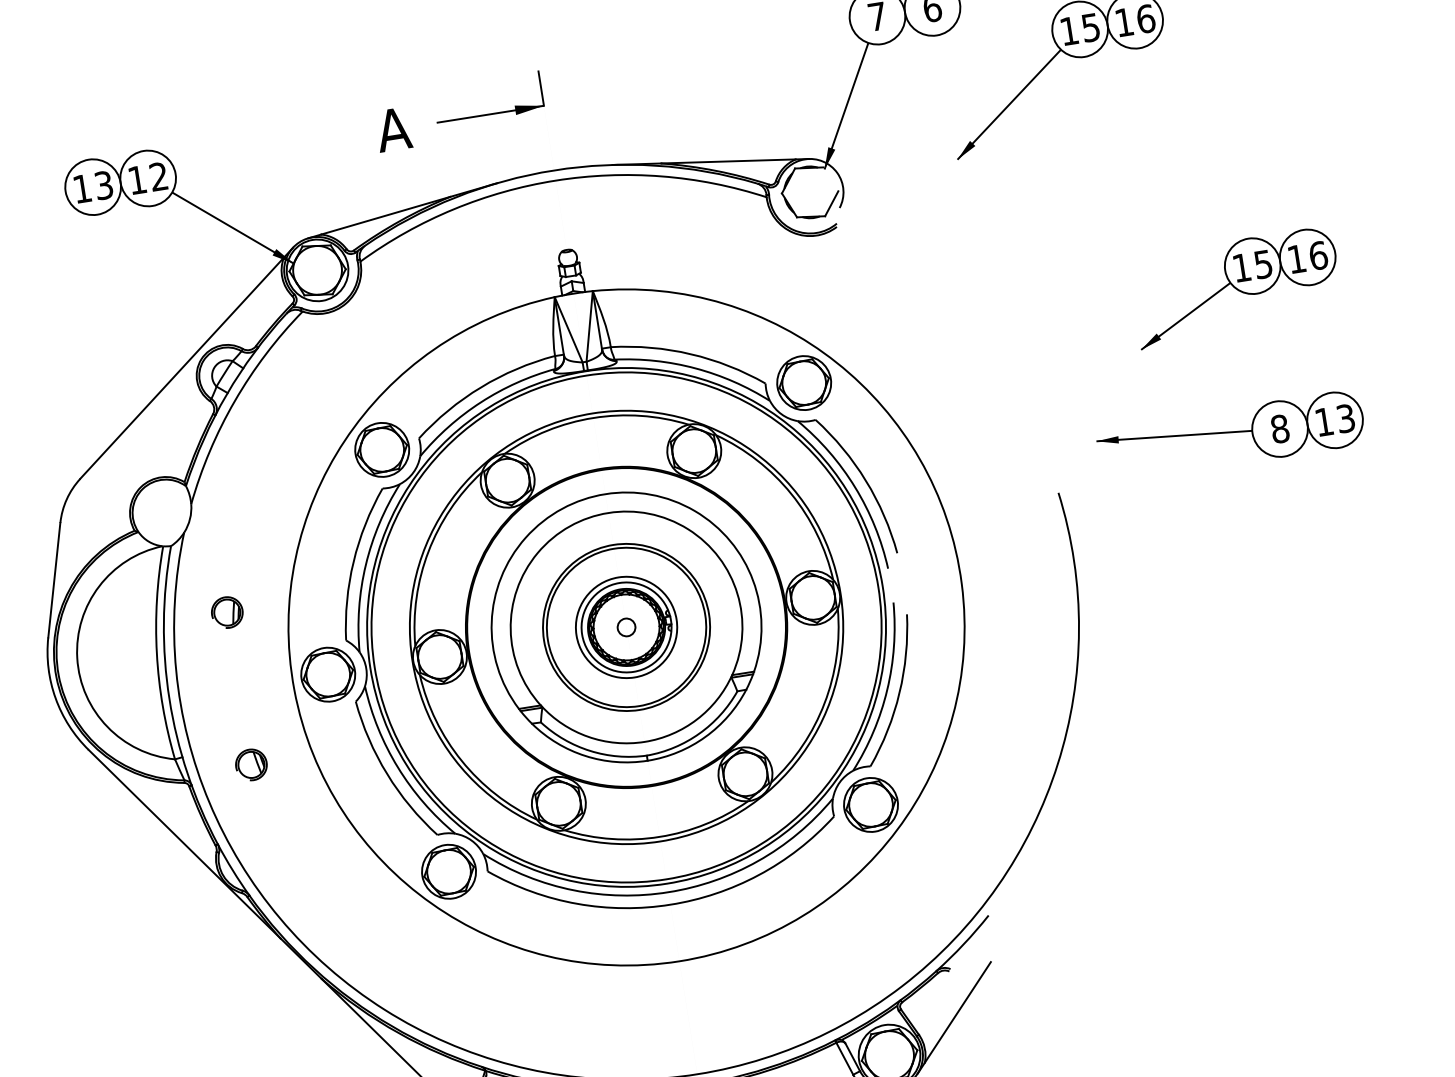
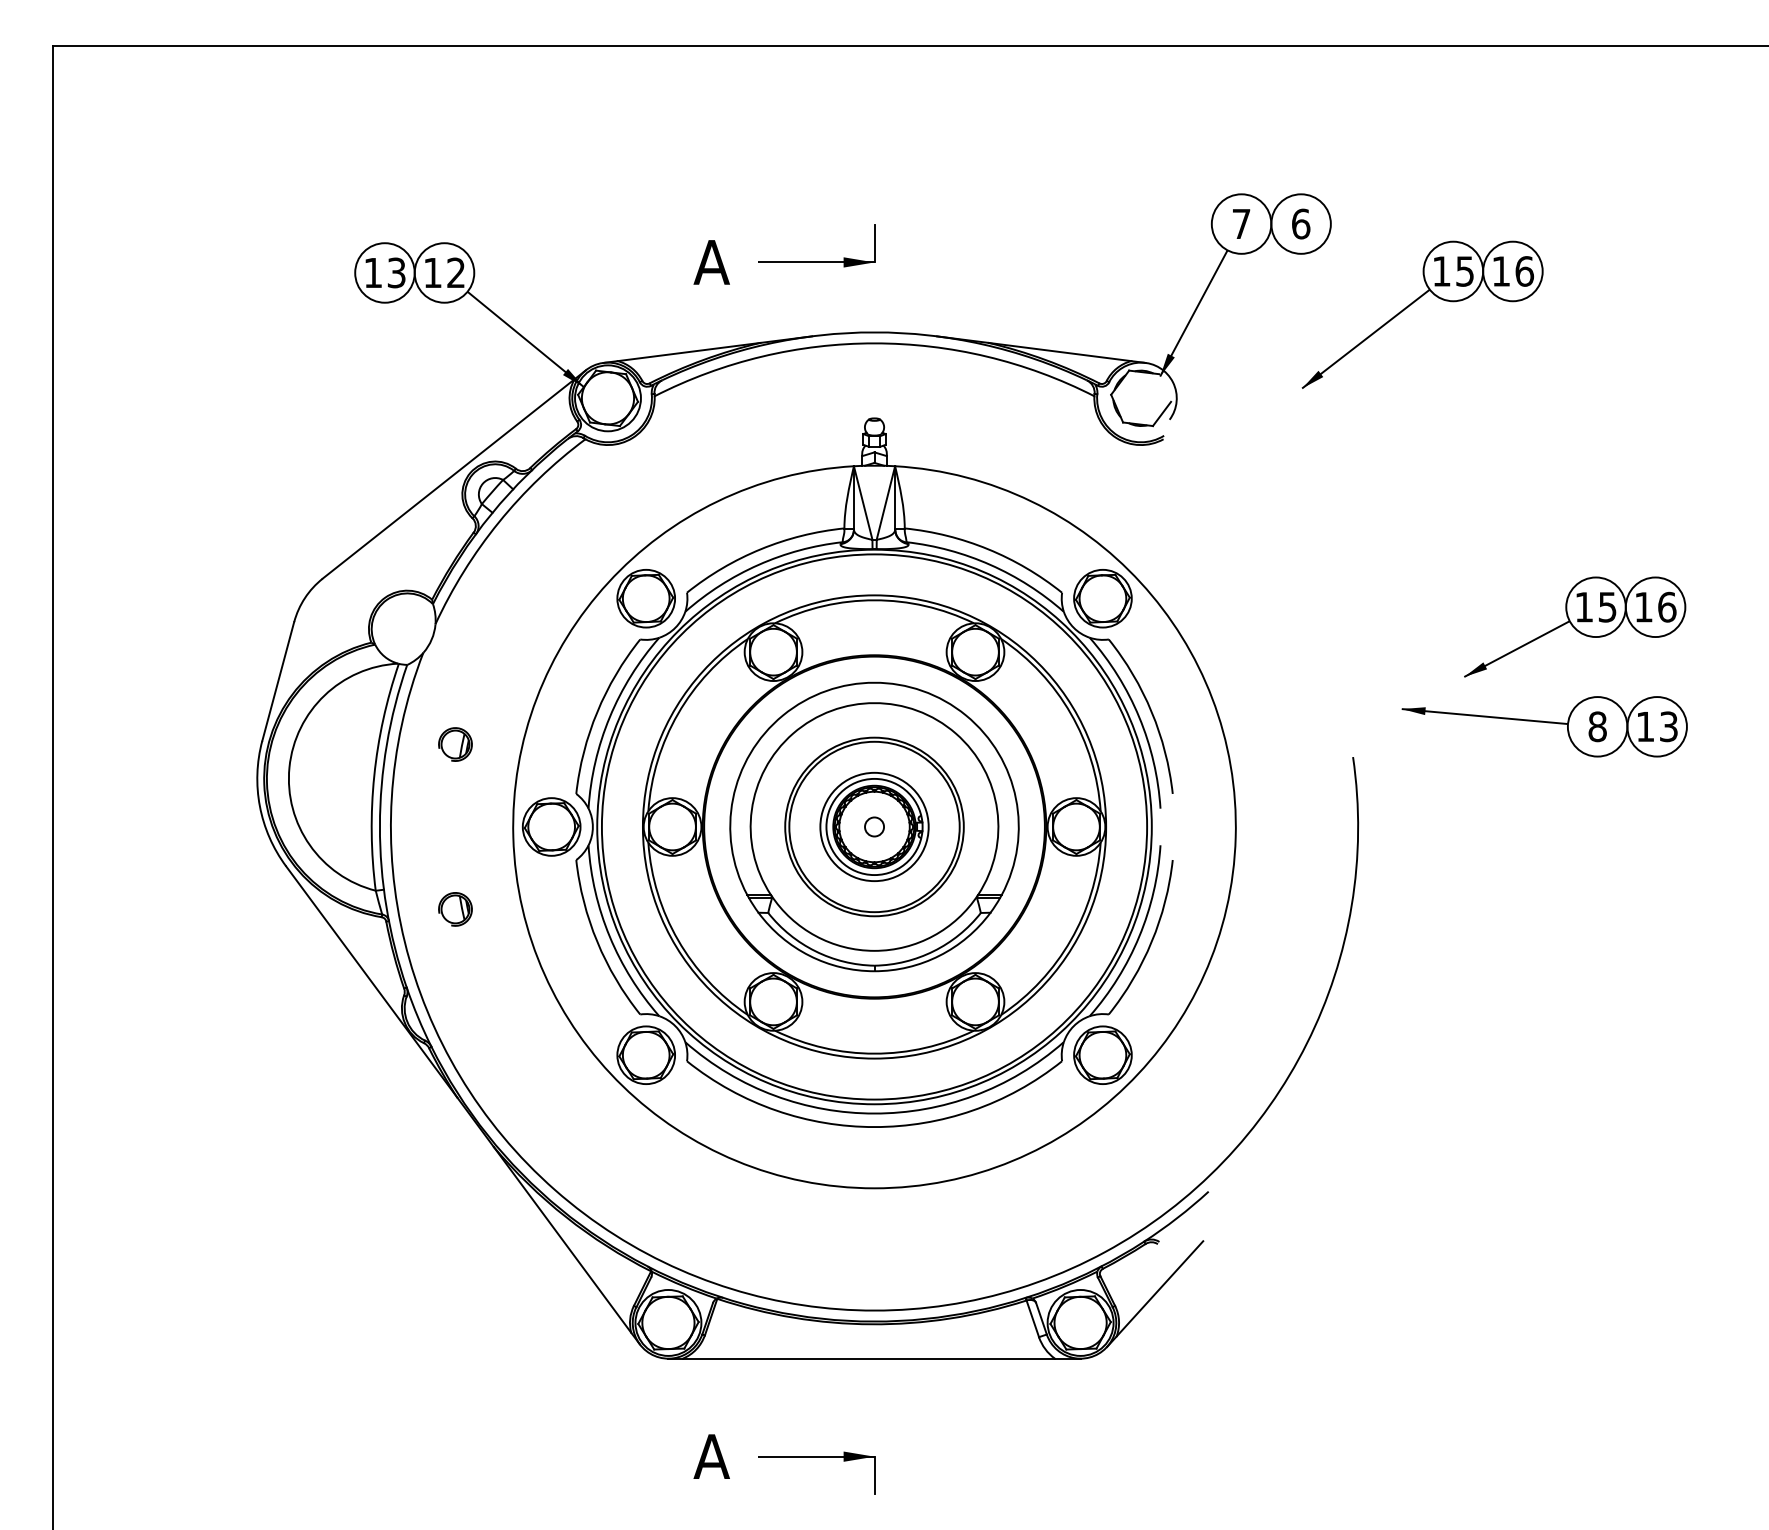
part: (1236, 286) -> (1575, 626), moved

